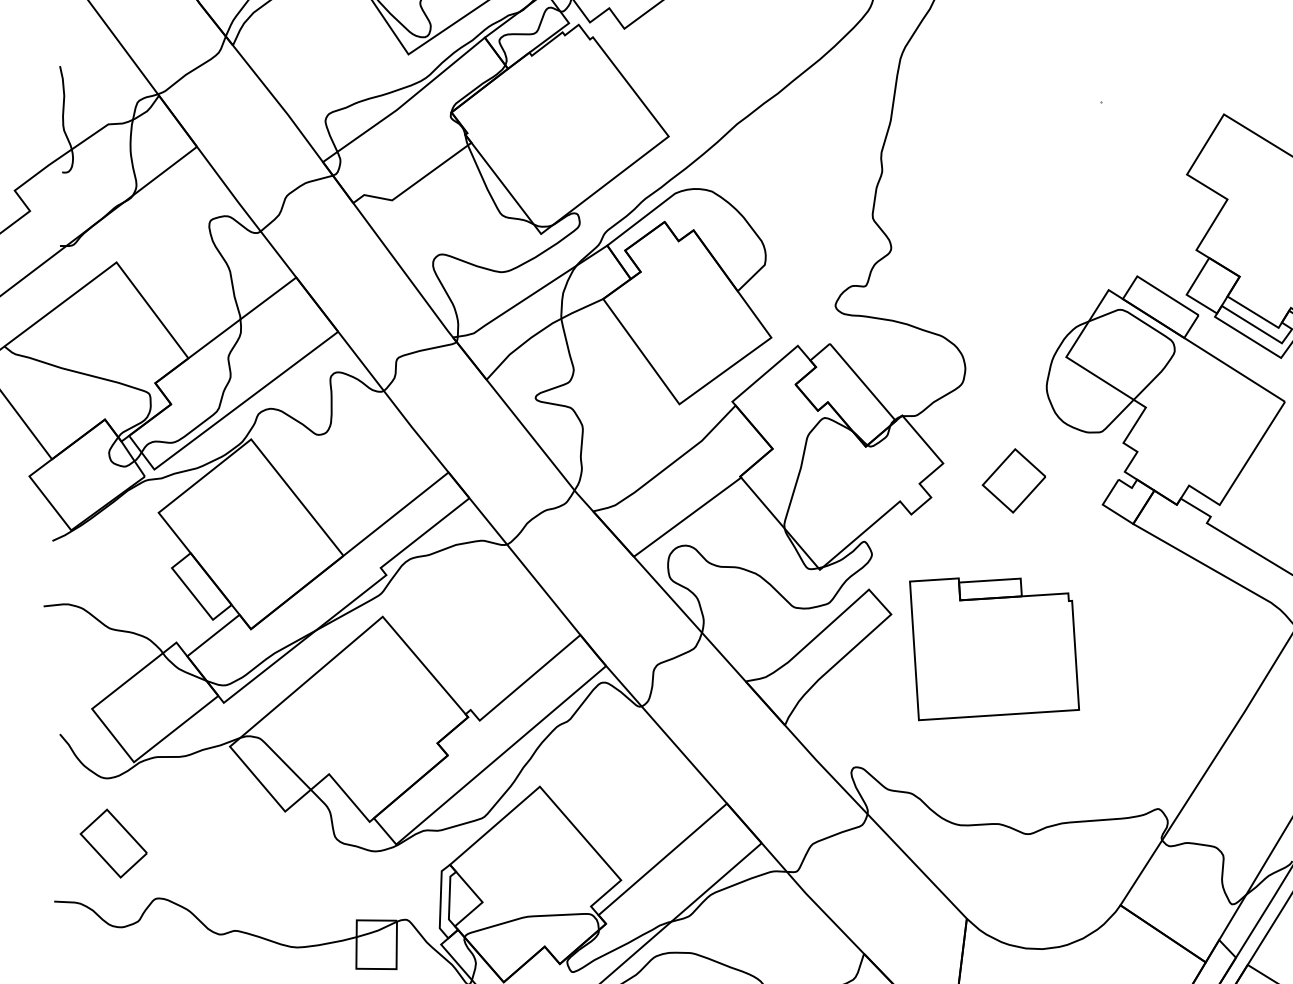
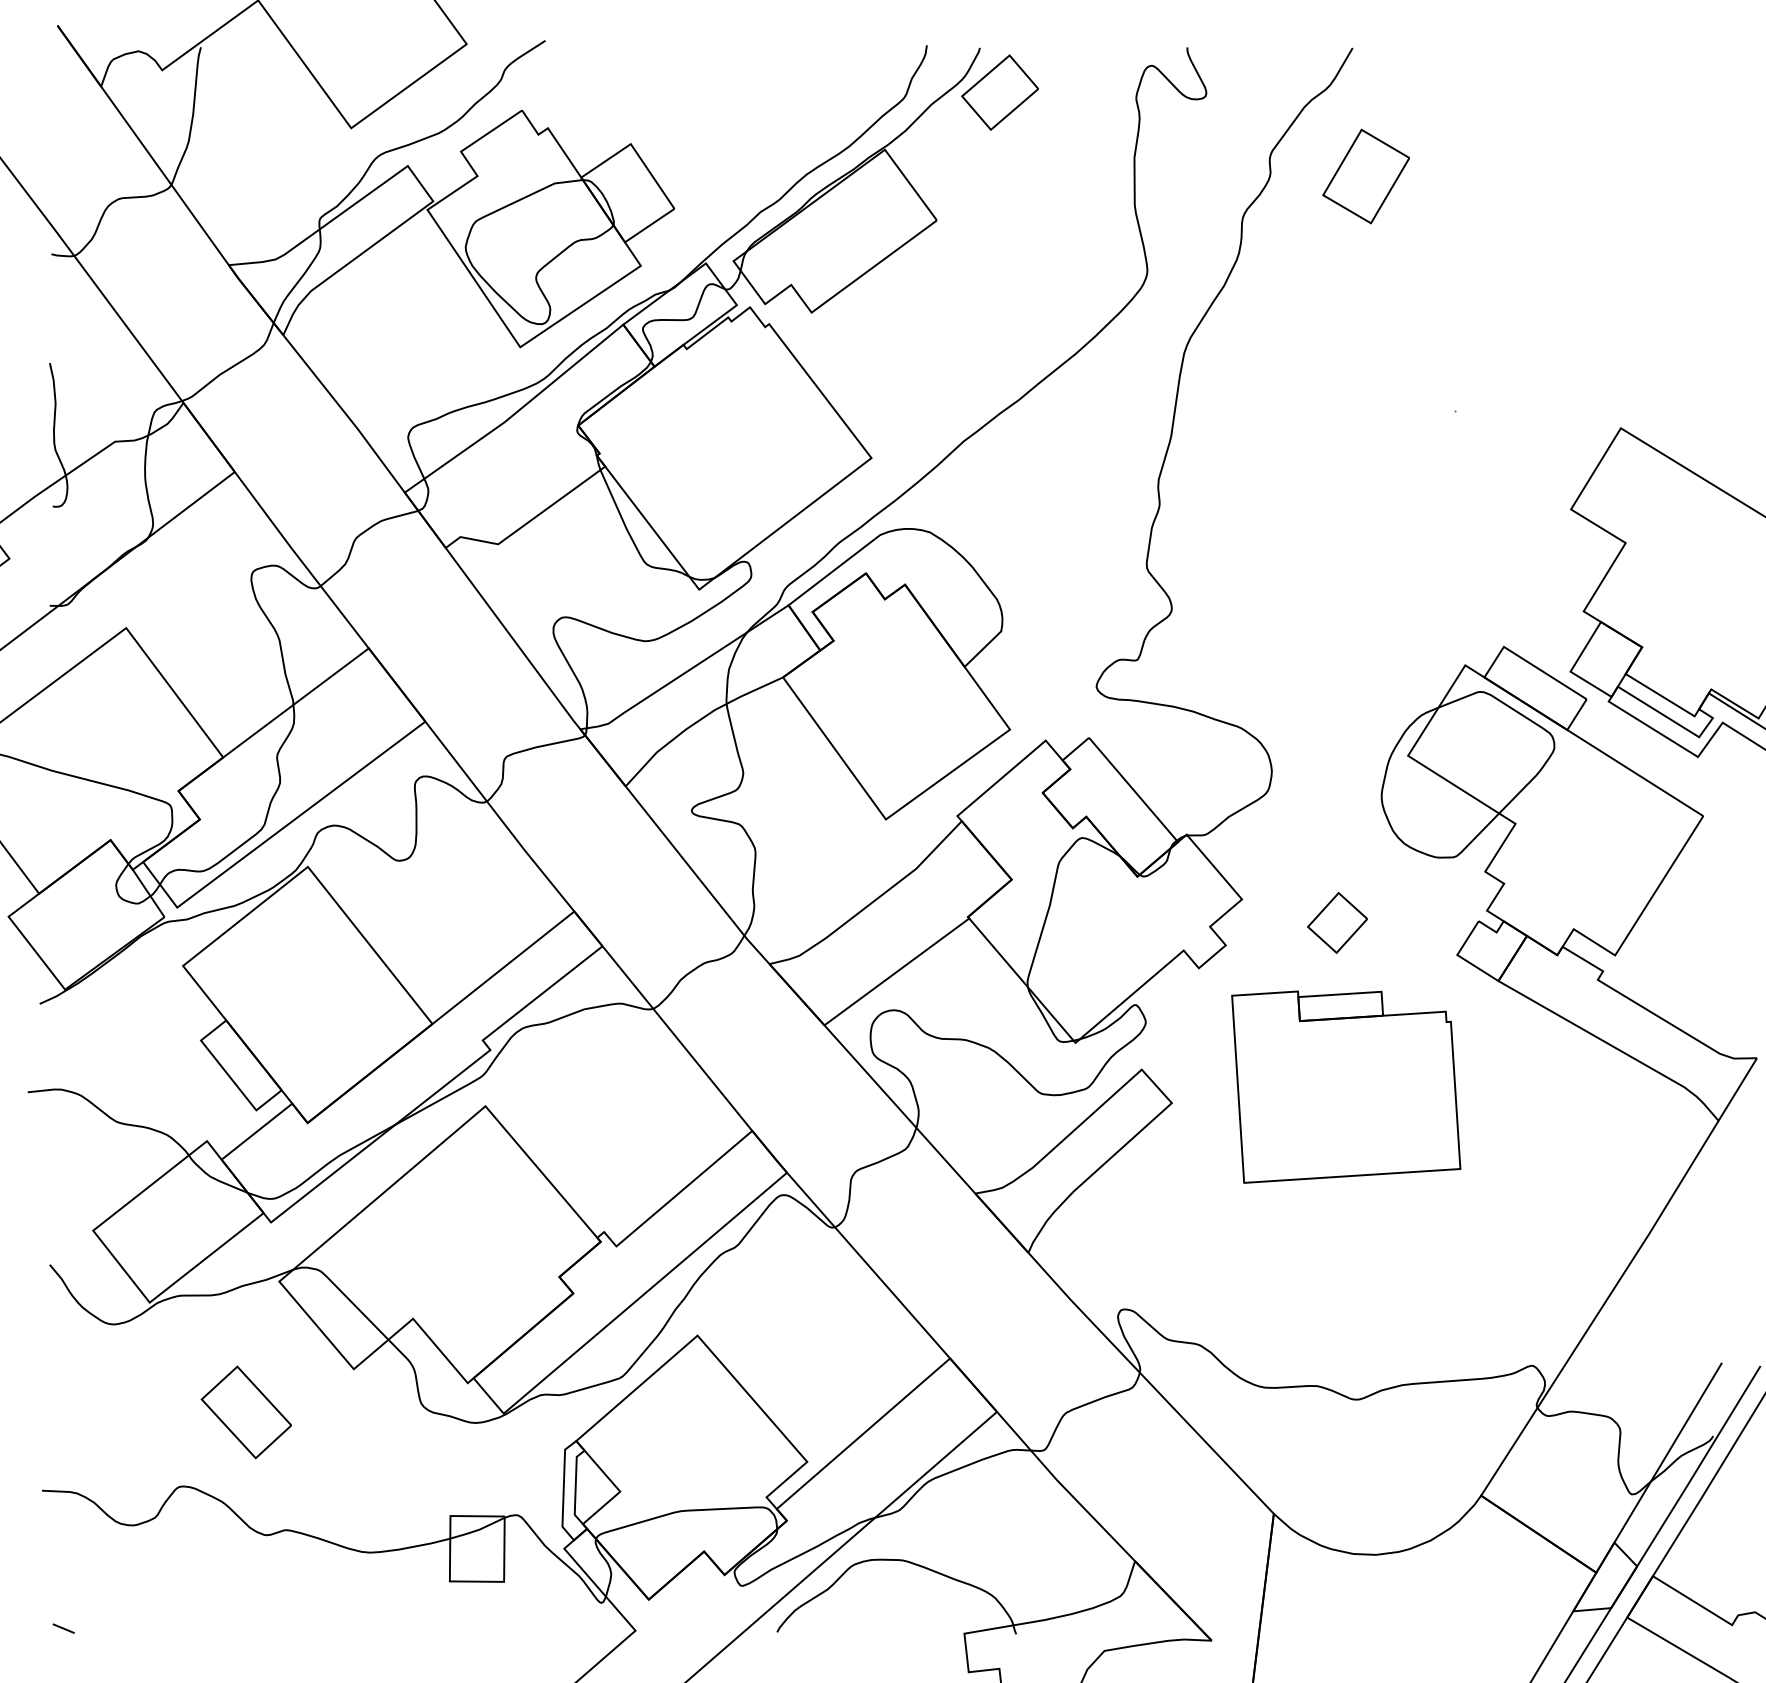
part: (1014, 480) -> (1337, 922), size x0.7
part: (994, 648) -> (1346, 1086), moved
part: (113, 843) -> (245, 1412), moved

